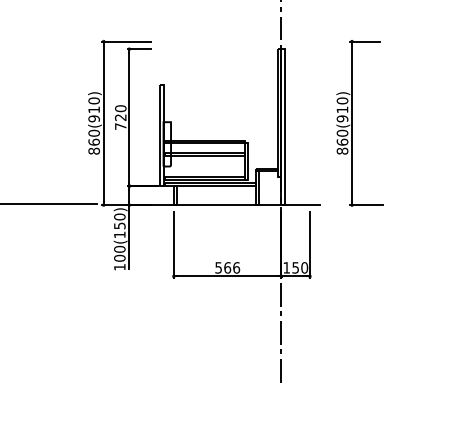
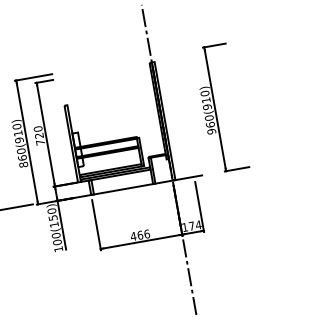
text: (342, 150) -> (211, 131), 860(910) -> 960(910)
text: (218, 267) -> (133, 236), 566 -> 466
text: (300, 267) -> (195, 225), 150 -> 174

